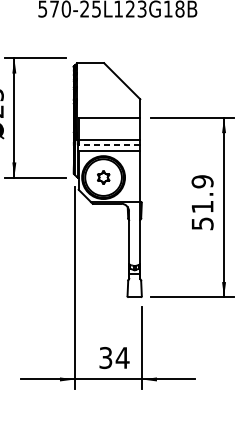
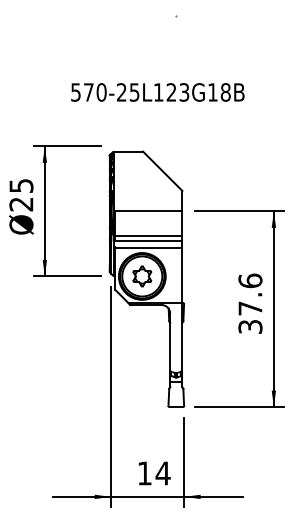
line: (109, 145) -> (148, 241), dashed -> solid
part: (103, 177) -> (142, 276), size x1.43
text: (202, 202) -> (250, 303), 51.9 -> 37.6
text: (105, 358) -> (144, 473), 34 -> 14

